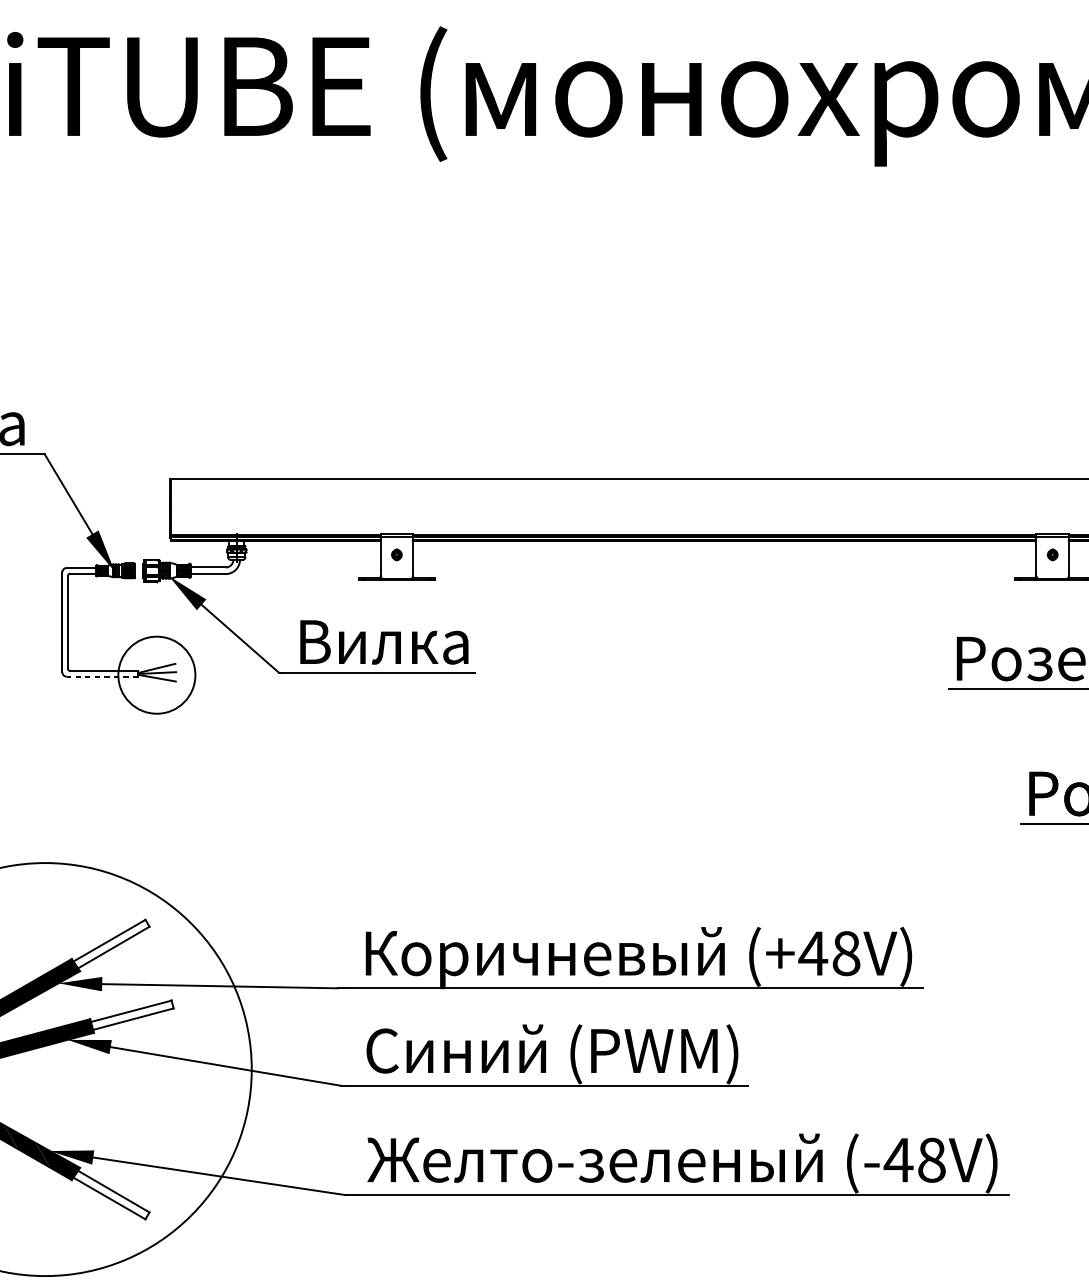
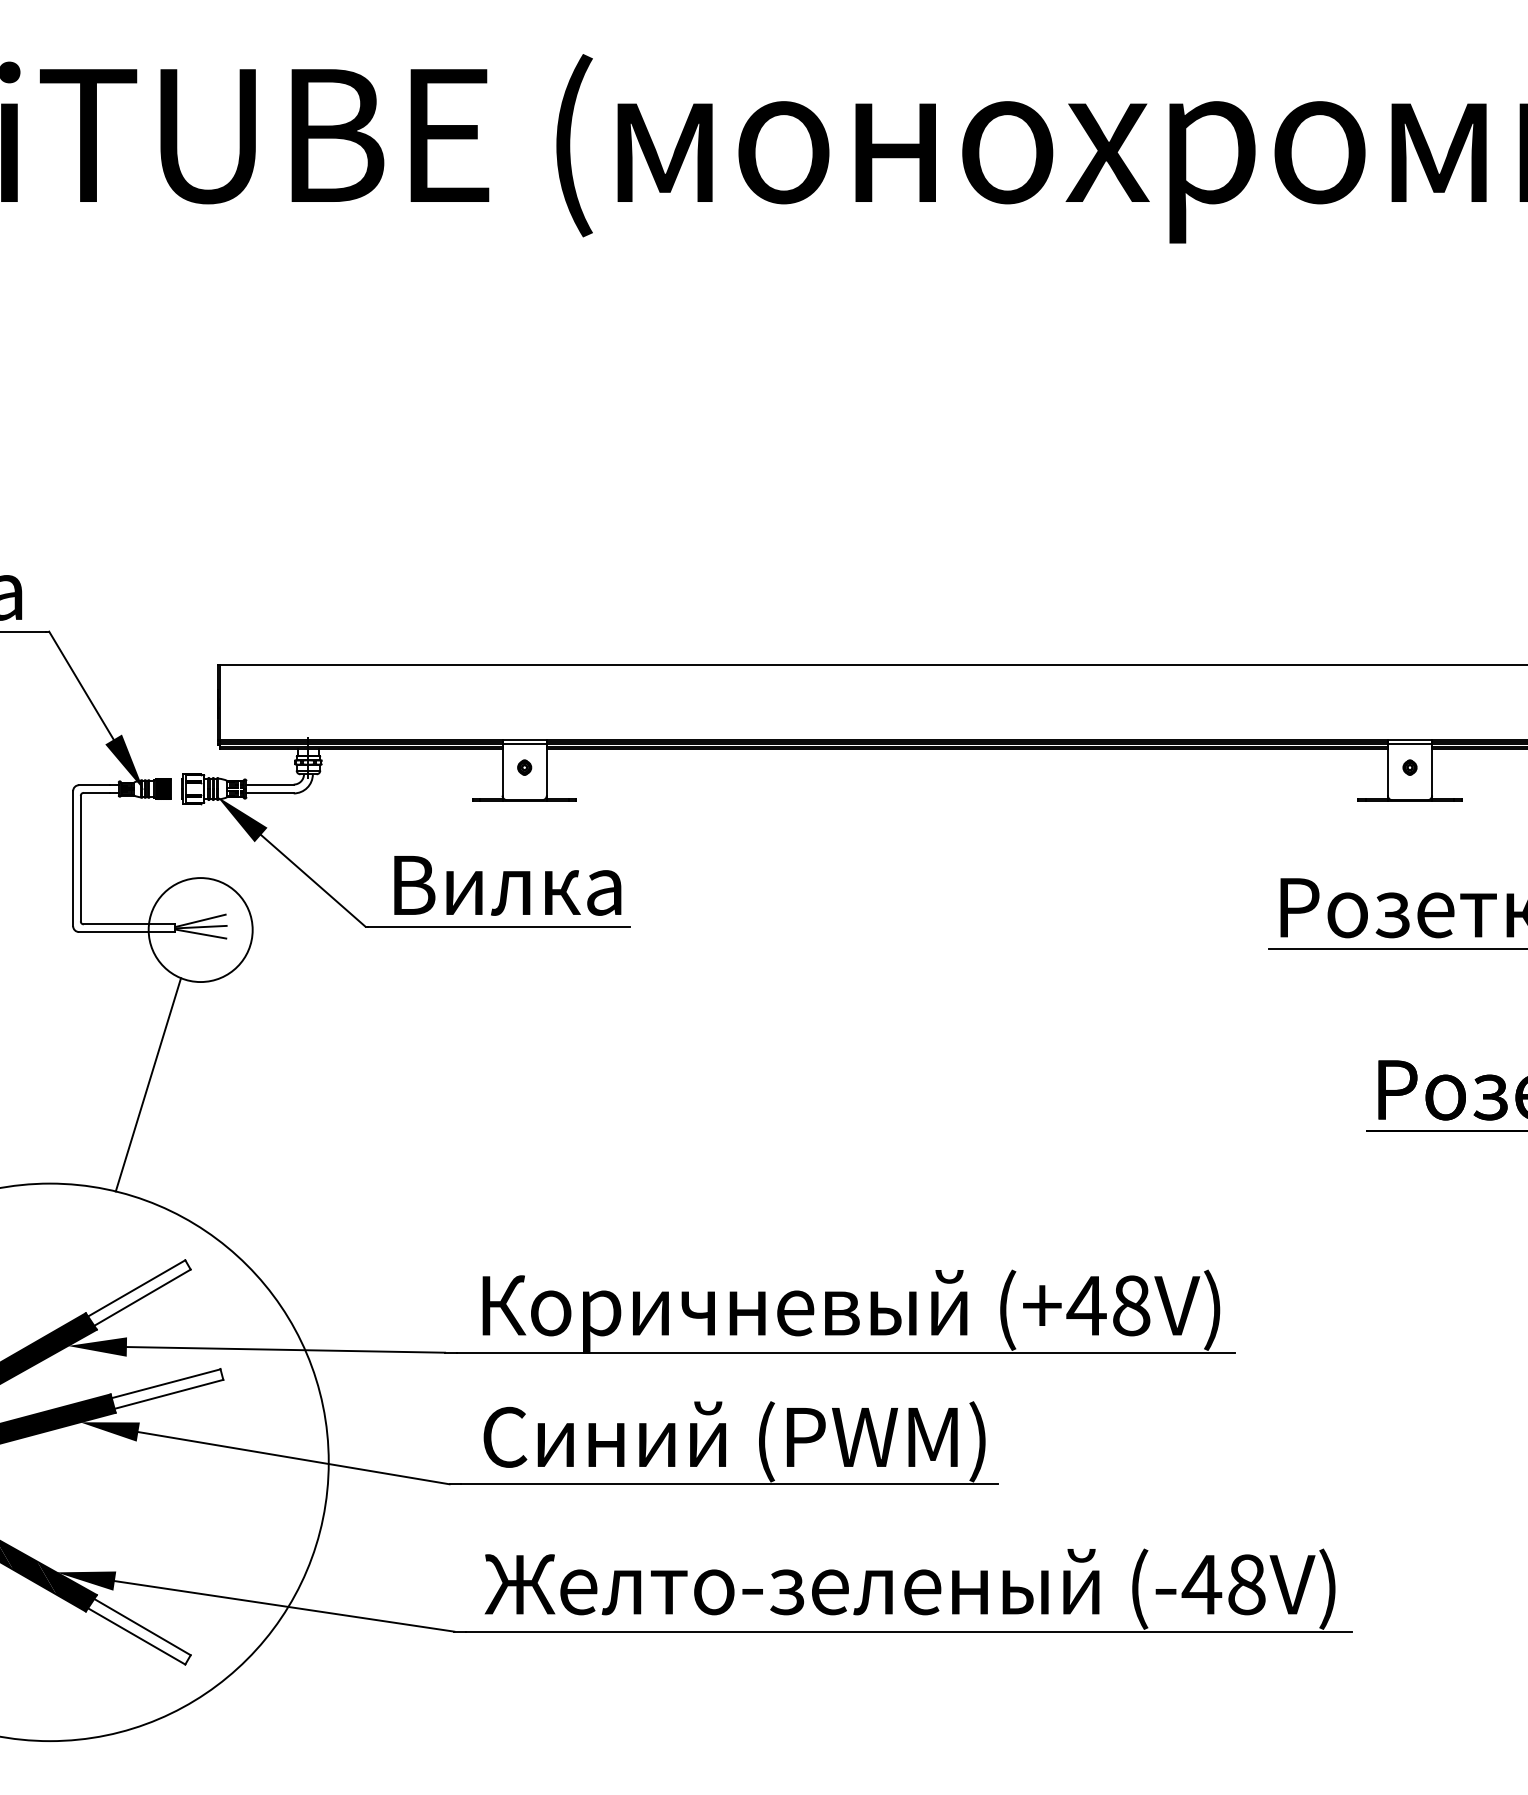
line: (101, 677) -> (126, 932), dashed -> solid
line: (118, 789) -> (148, 1084), added

